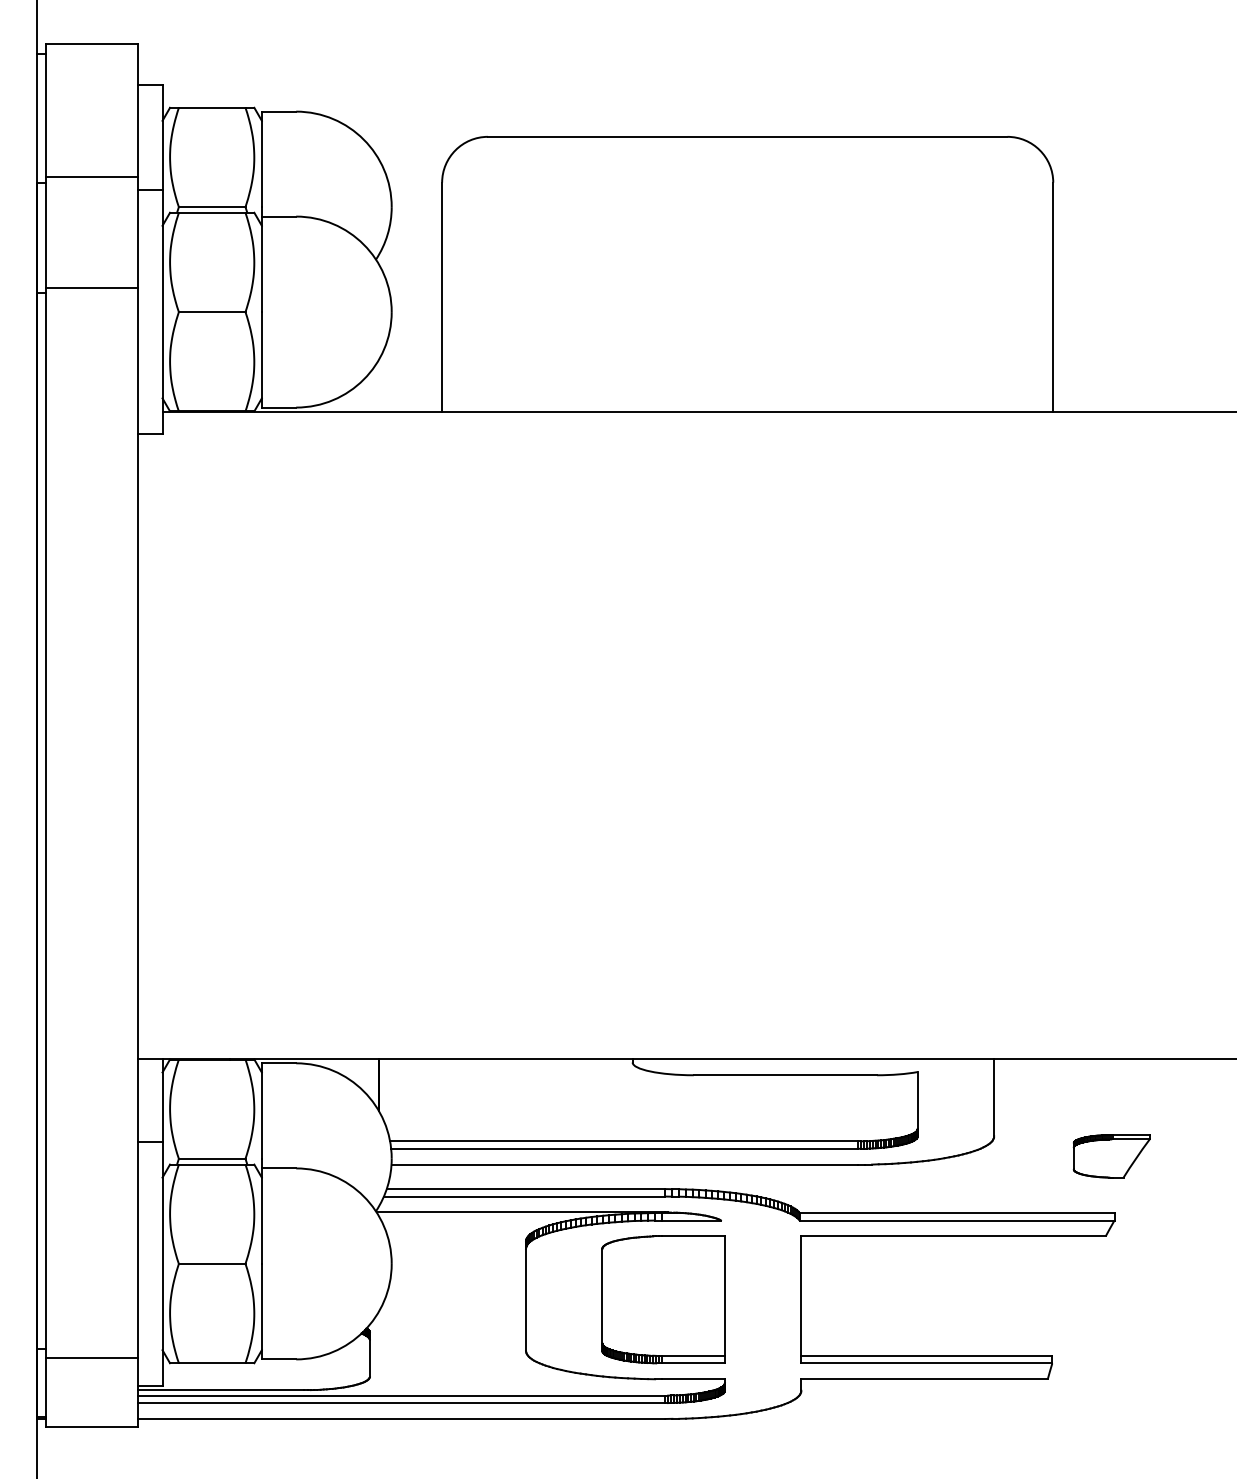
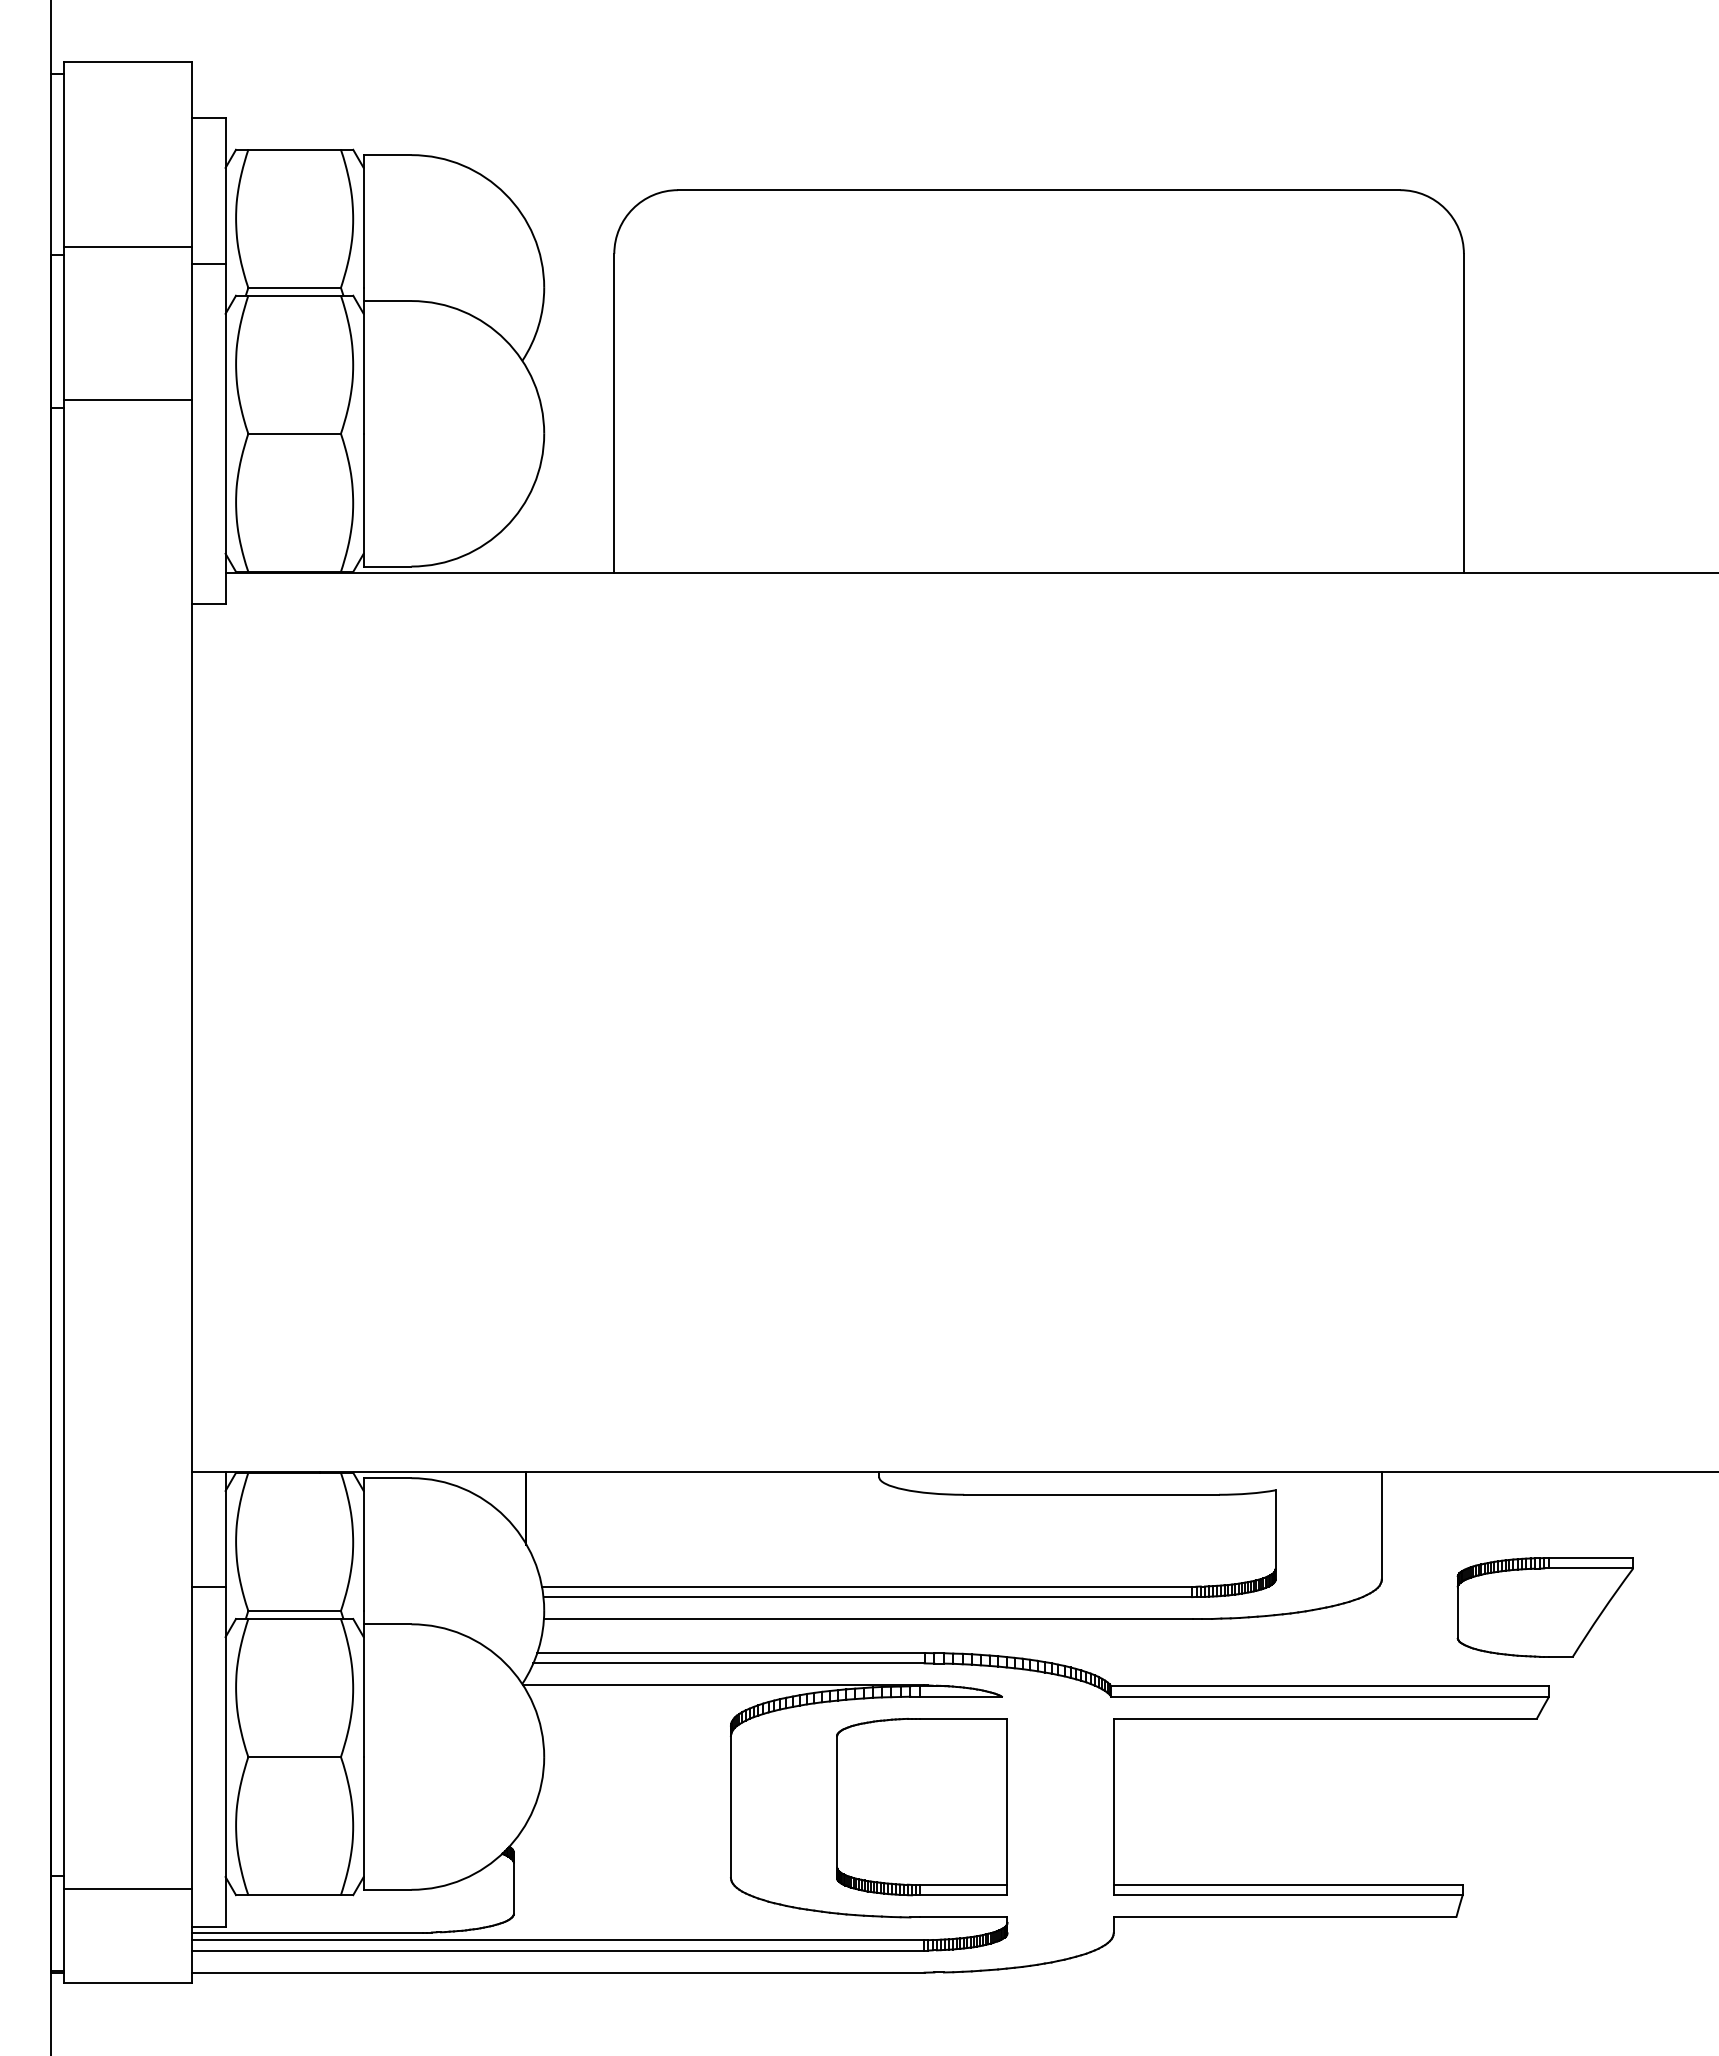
part: (1111, 1156) -> (1544, 1607), size x1.67

